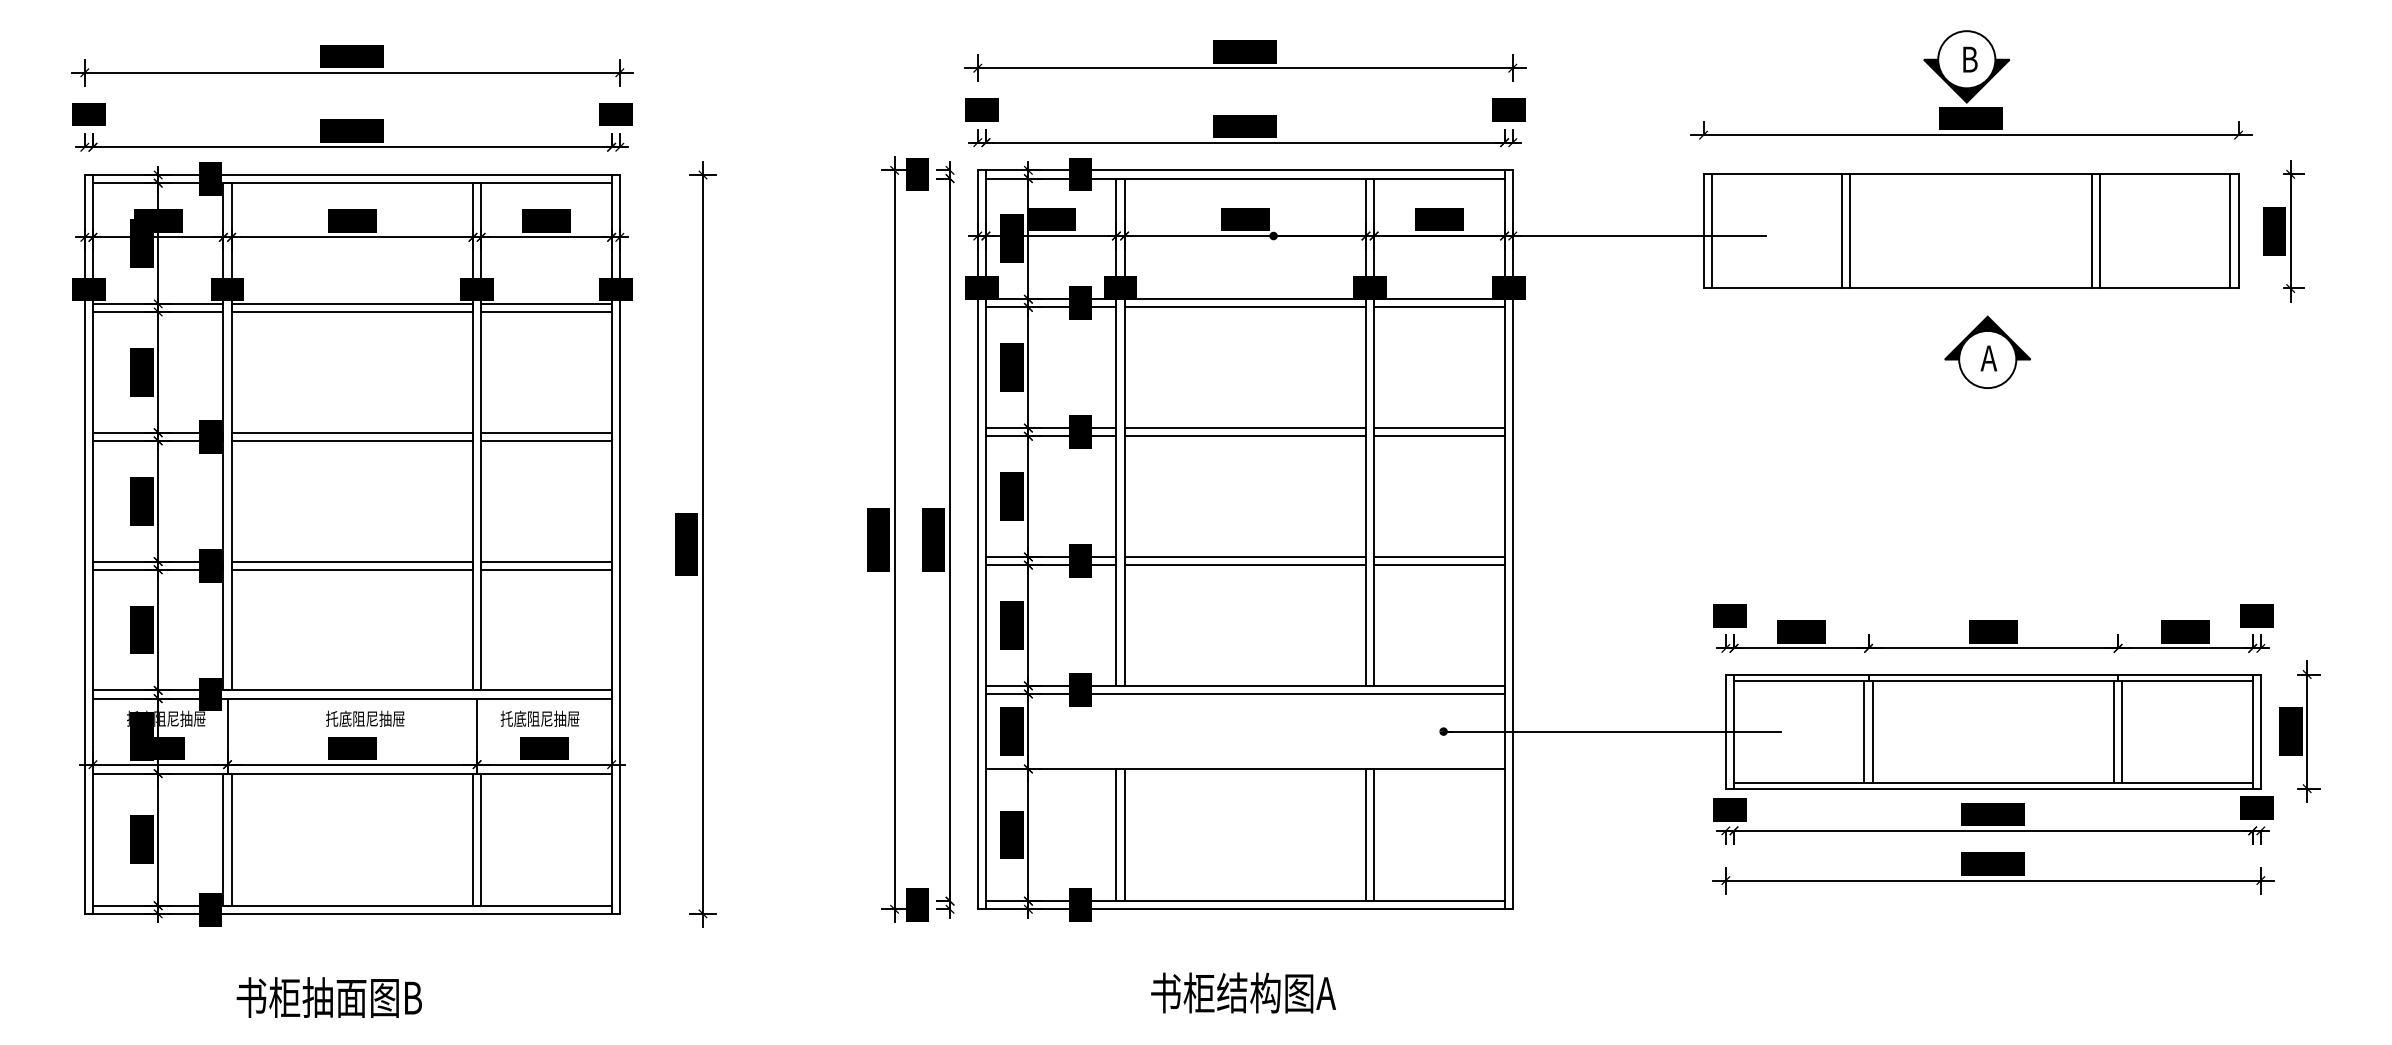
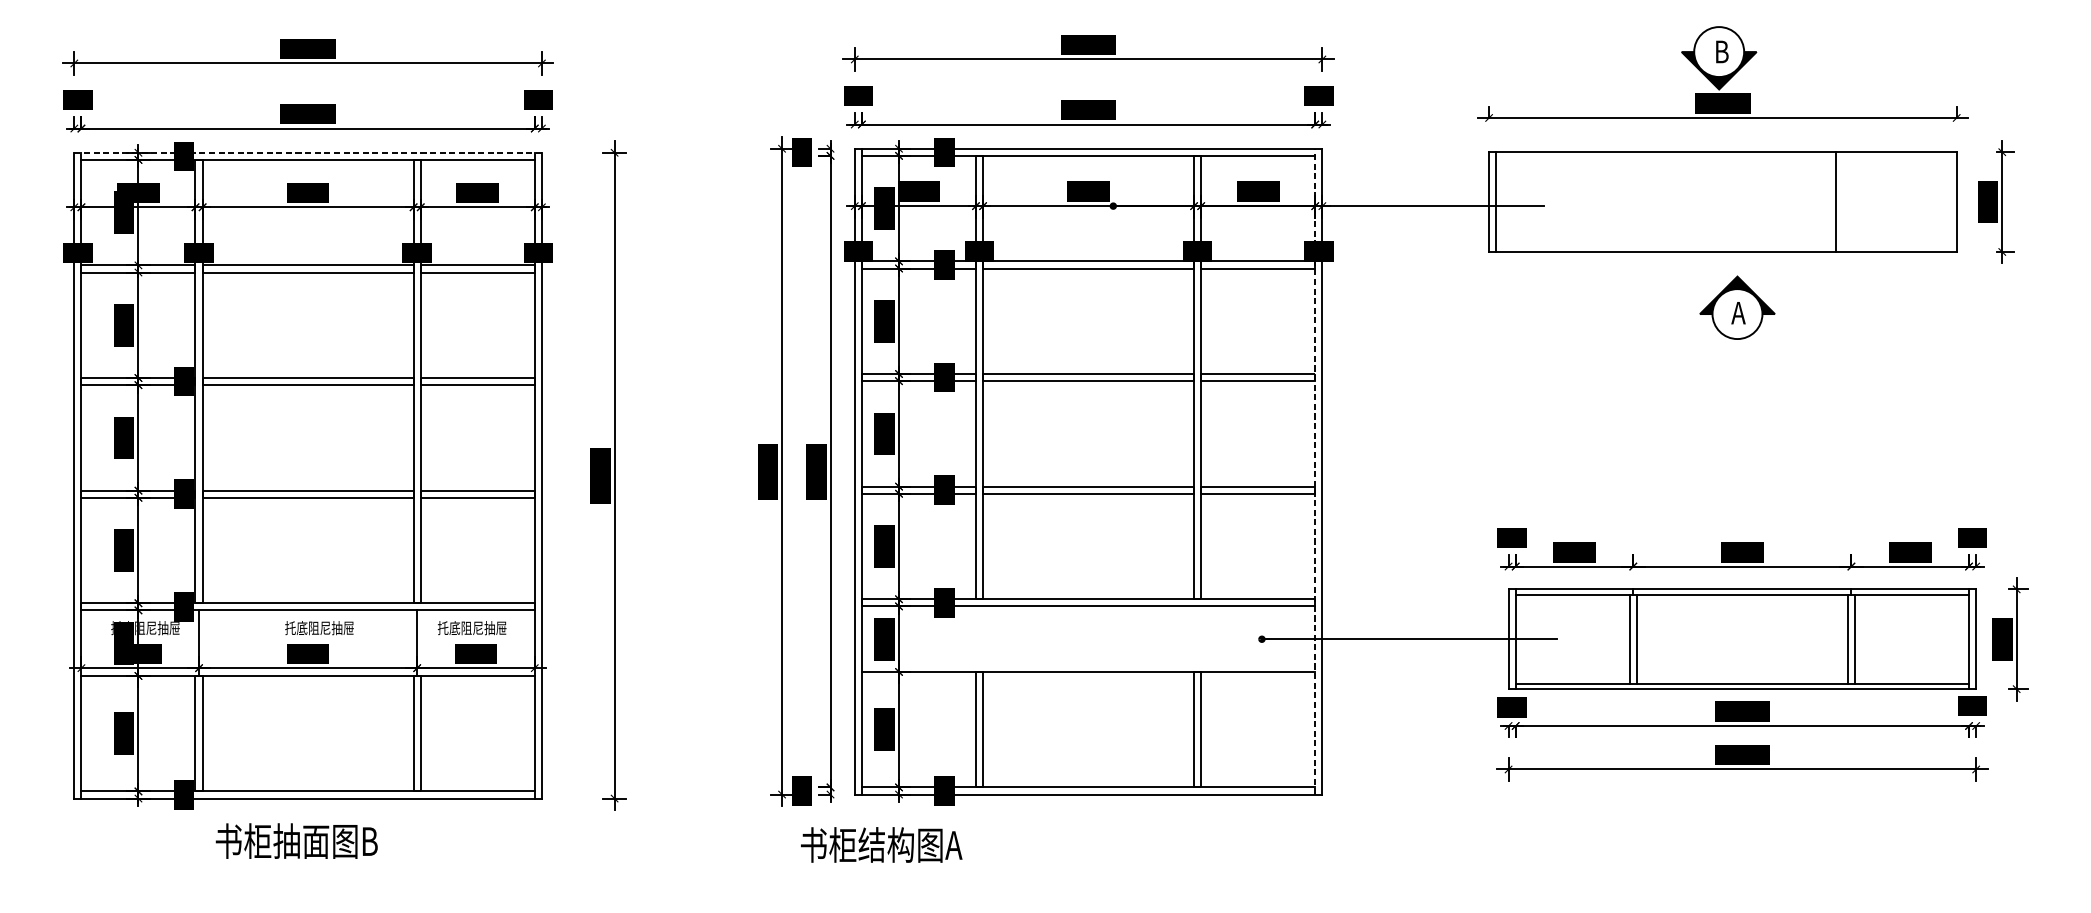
line: (352, 175) -> (308, 153), solid -> dashed
line: (1842, 231) -> (1610, 202), removed
line: (1850, 231) -> (1617, 202), removed
line: (2091, 231) -> (1828, 202), removed
line: (2230, 231) -> (1949, 202), removed
line: (1504, 539) -> (1315, 471), solid -> dashed
text: (1243, 992) -> (881, 844), moved
text: (328, 997) -> (296, 841), moved

